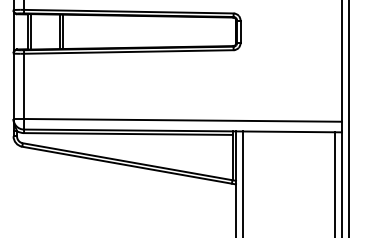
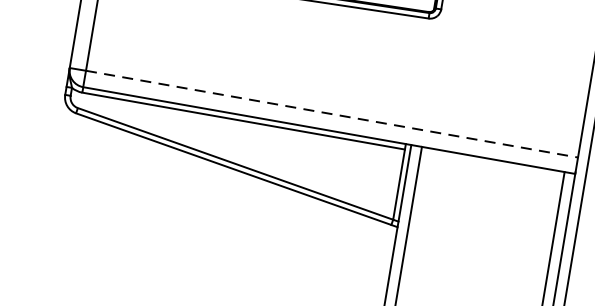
line: (183, 120) -> (332, 114), solid -> dashed

